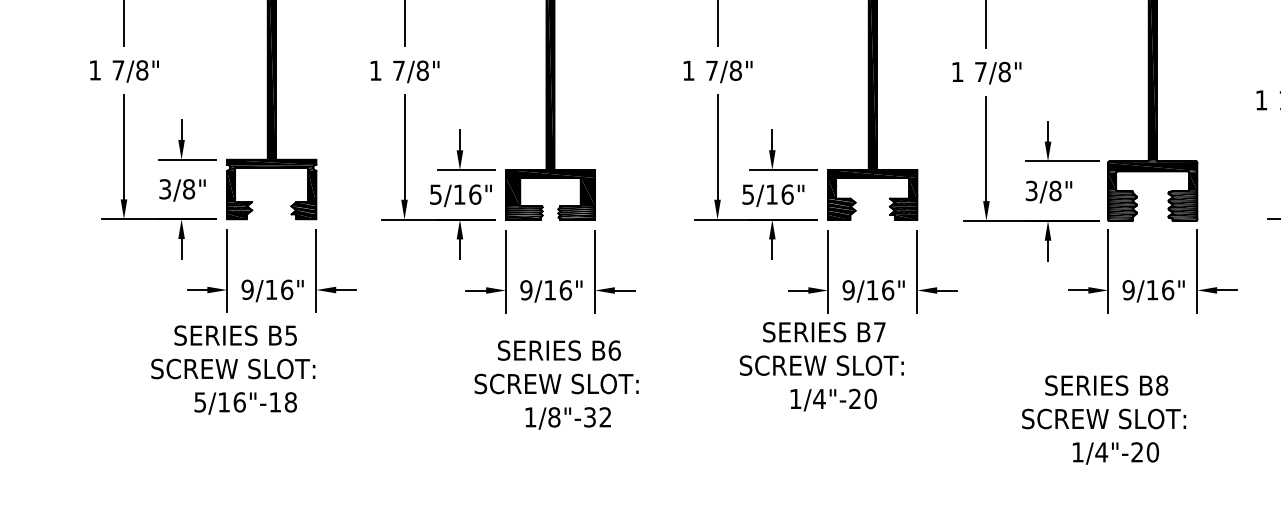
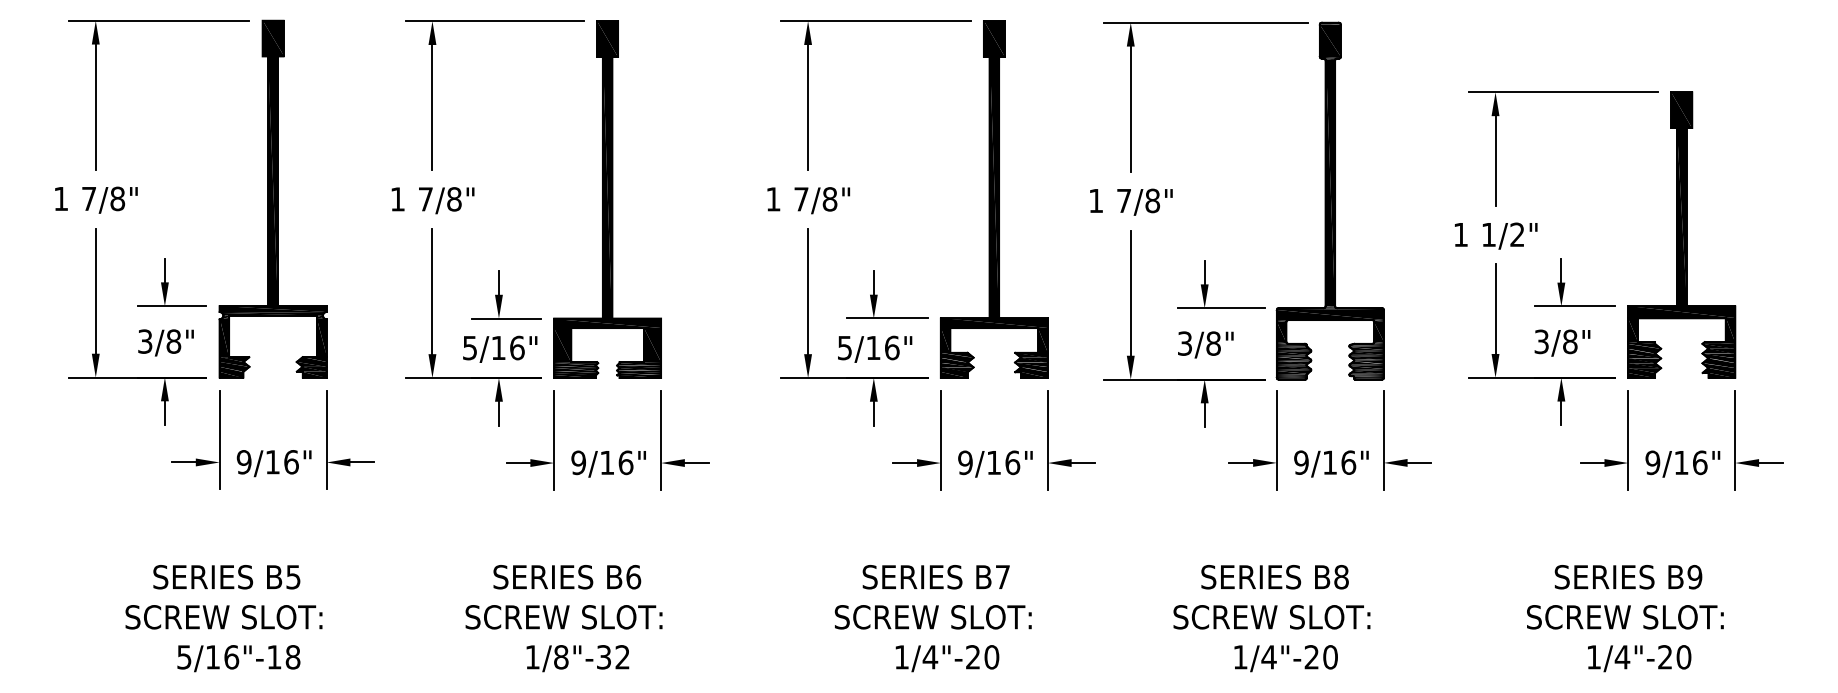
text: (821, 366) -> (932, 618), moved
text: (232, 370) -> (223, 618), moved
text: (556, 385) -> (563, 618), moved

